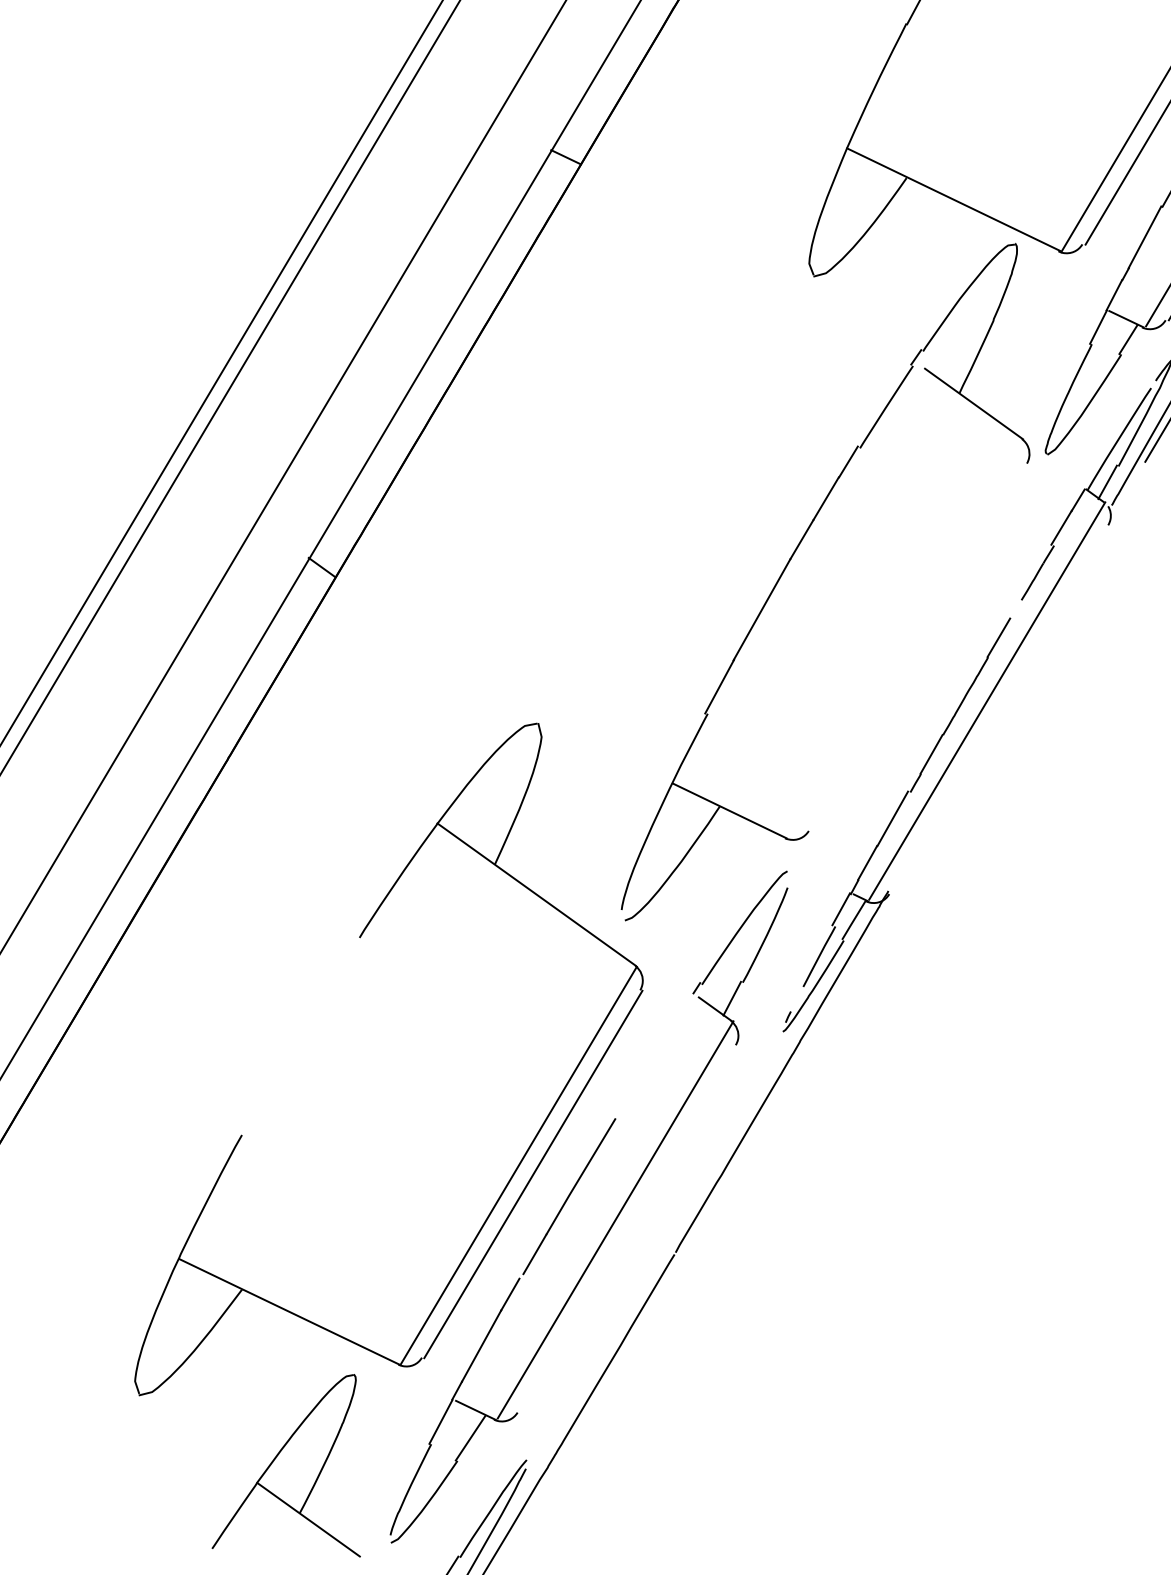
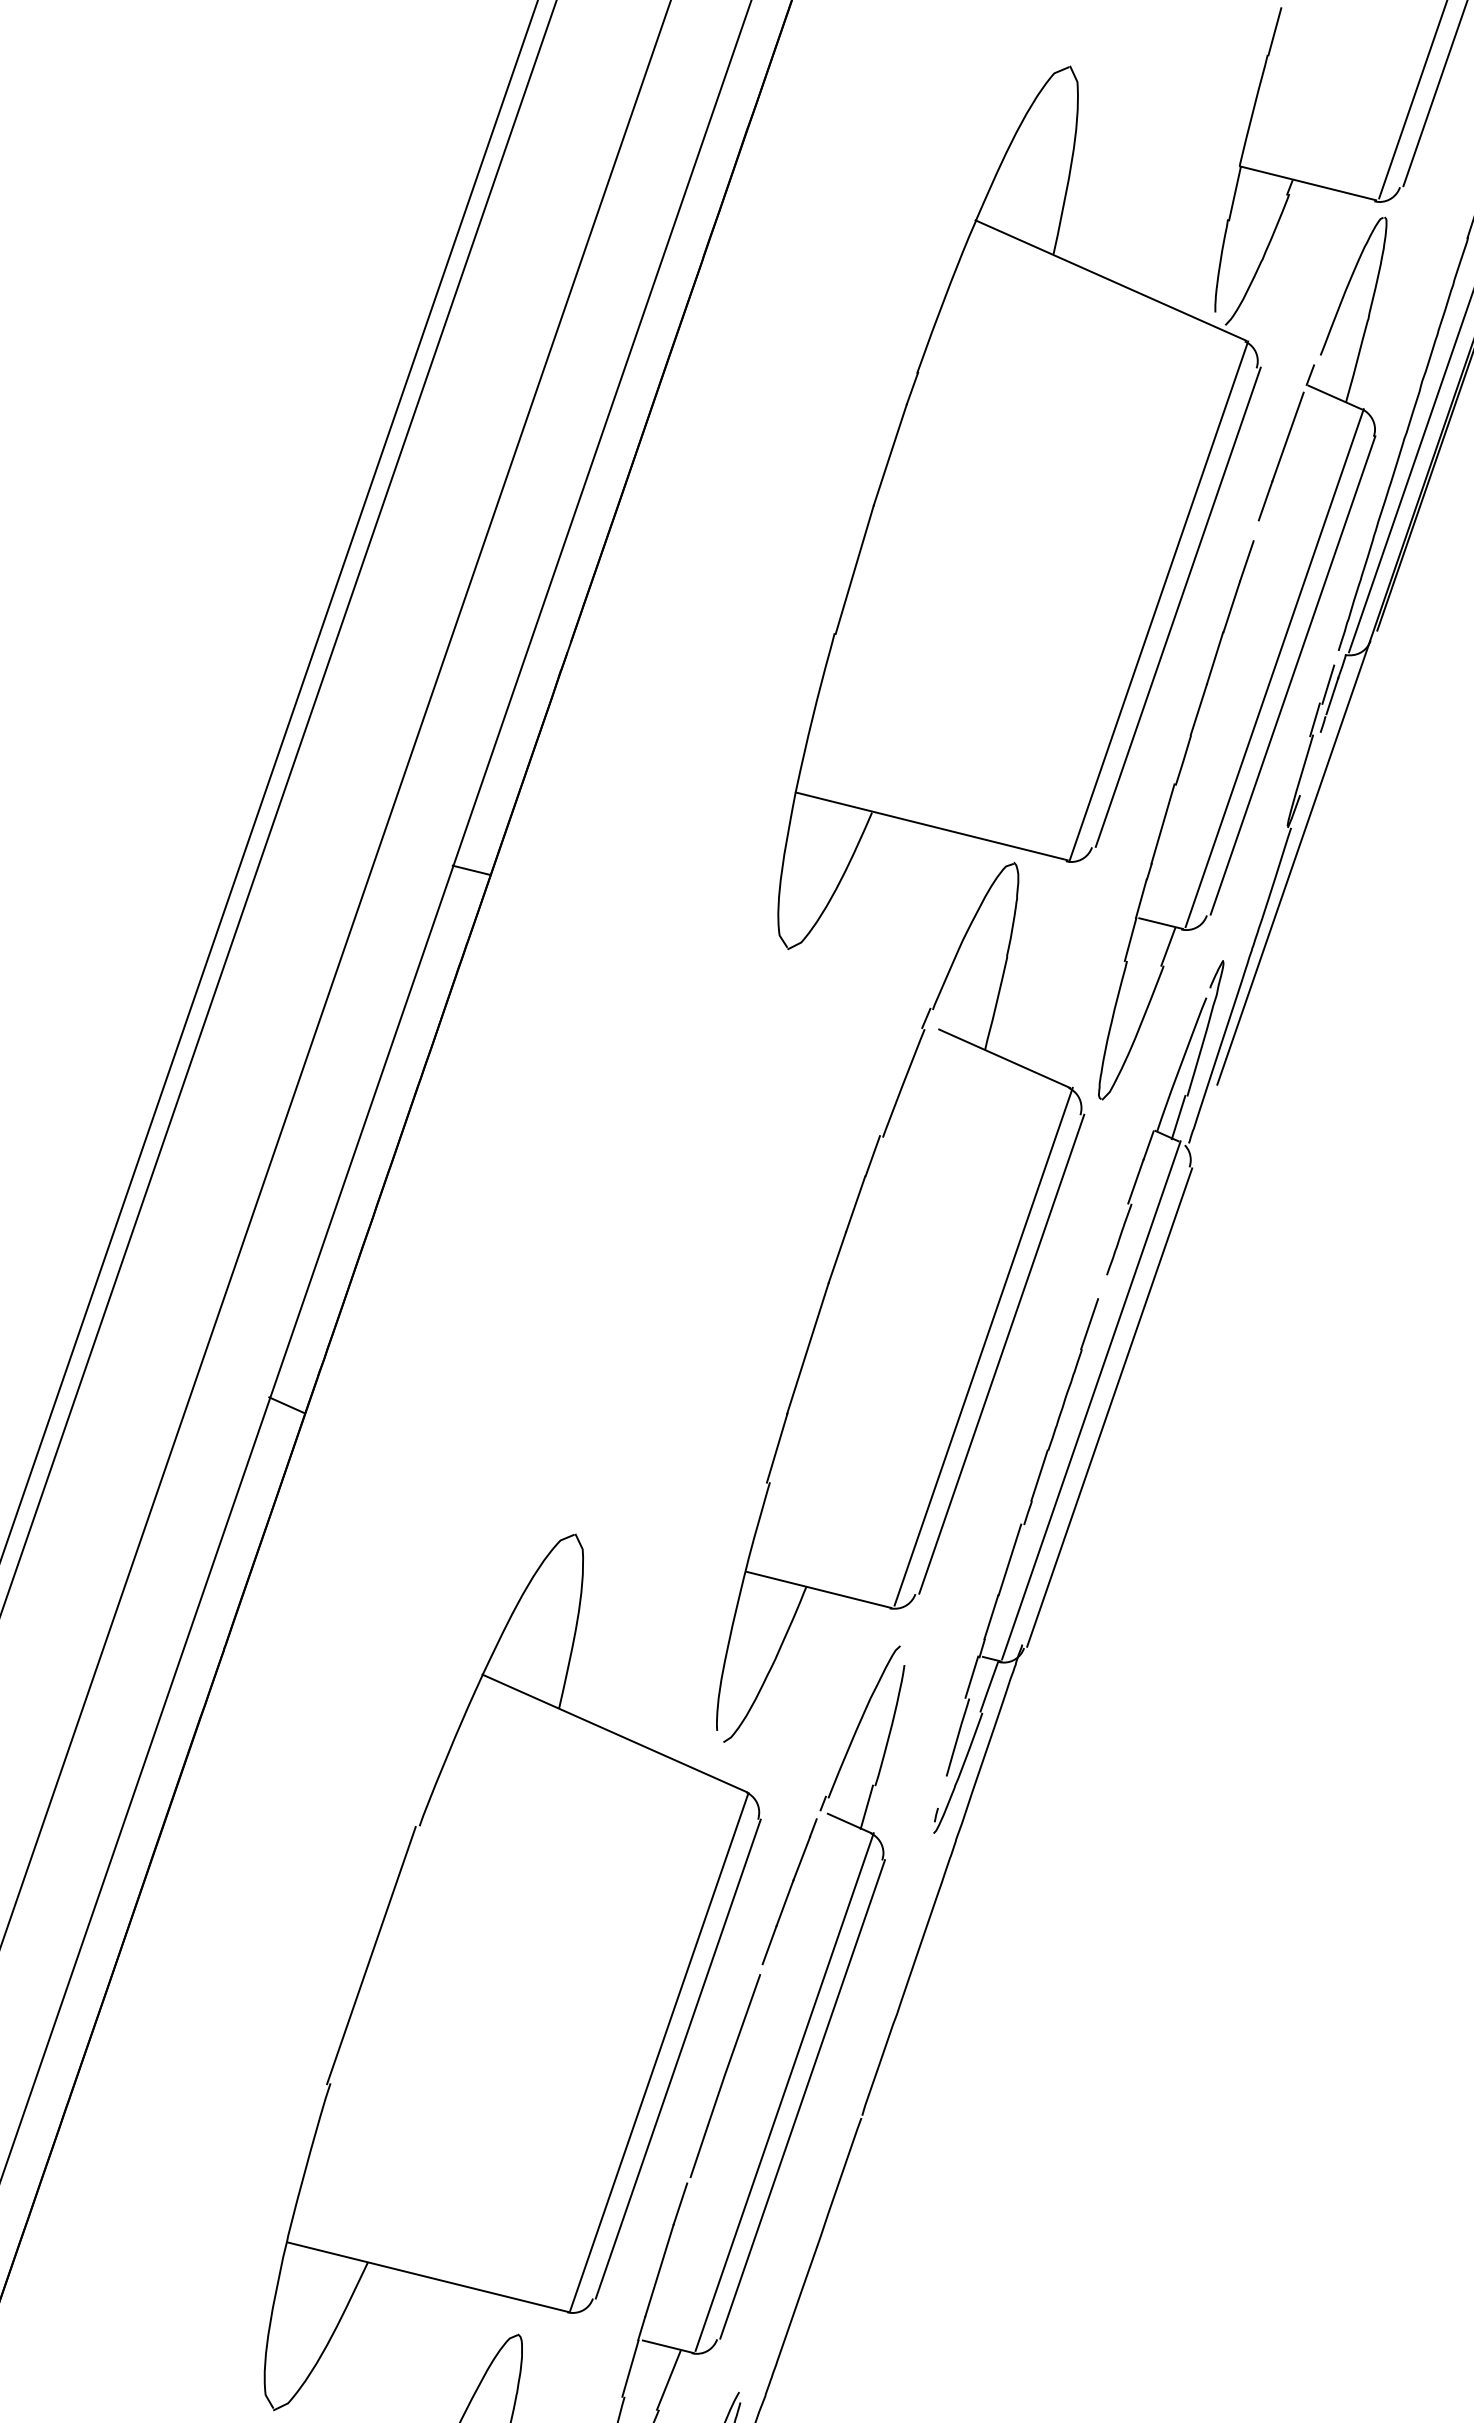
line: (907, 638) -> (983, 1346), added
line: (921, 646) -> (1001, 1353), added
line: (1001, 710) -> (1109, 1407), added
line: (297, 1036) -> (371, 1955), added
line: (653, 1055) -> (789, 1891), added
line: (629, 1229) -> (802, 2099), added

